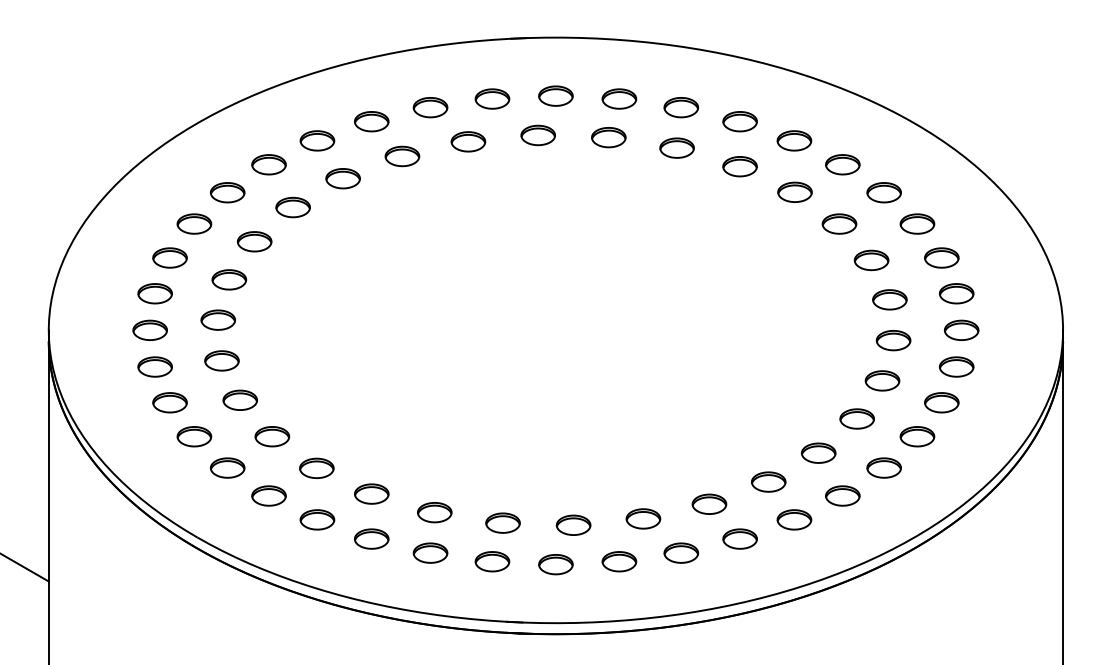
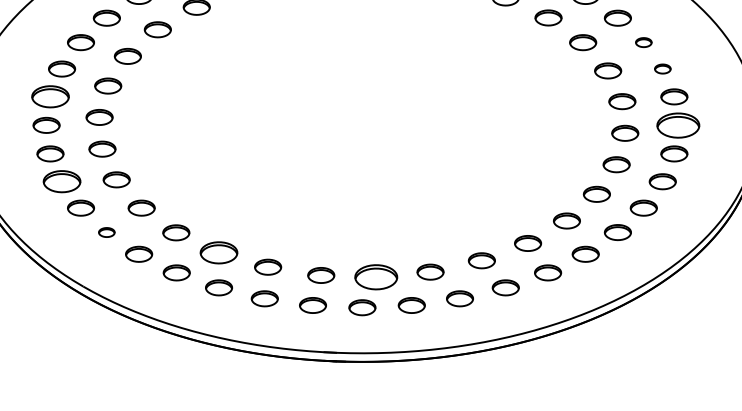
part: (917, 223) -> (643, 42), size x0.6
part: (941, 257) -> (662, 68), size x0.6
part: (154, 293) -> (49, 96), size x1.4
part: (961, 329) -> (678, 124), size x1.6
part: (169, 402) -> (61, 181), size x1.4
part: (227, 467) -> (106, 232), size x0.6
part: (371, 493) -> (218, 252), size x1.4
part: (573, 524) -> (376, 276), size x1.6

